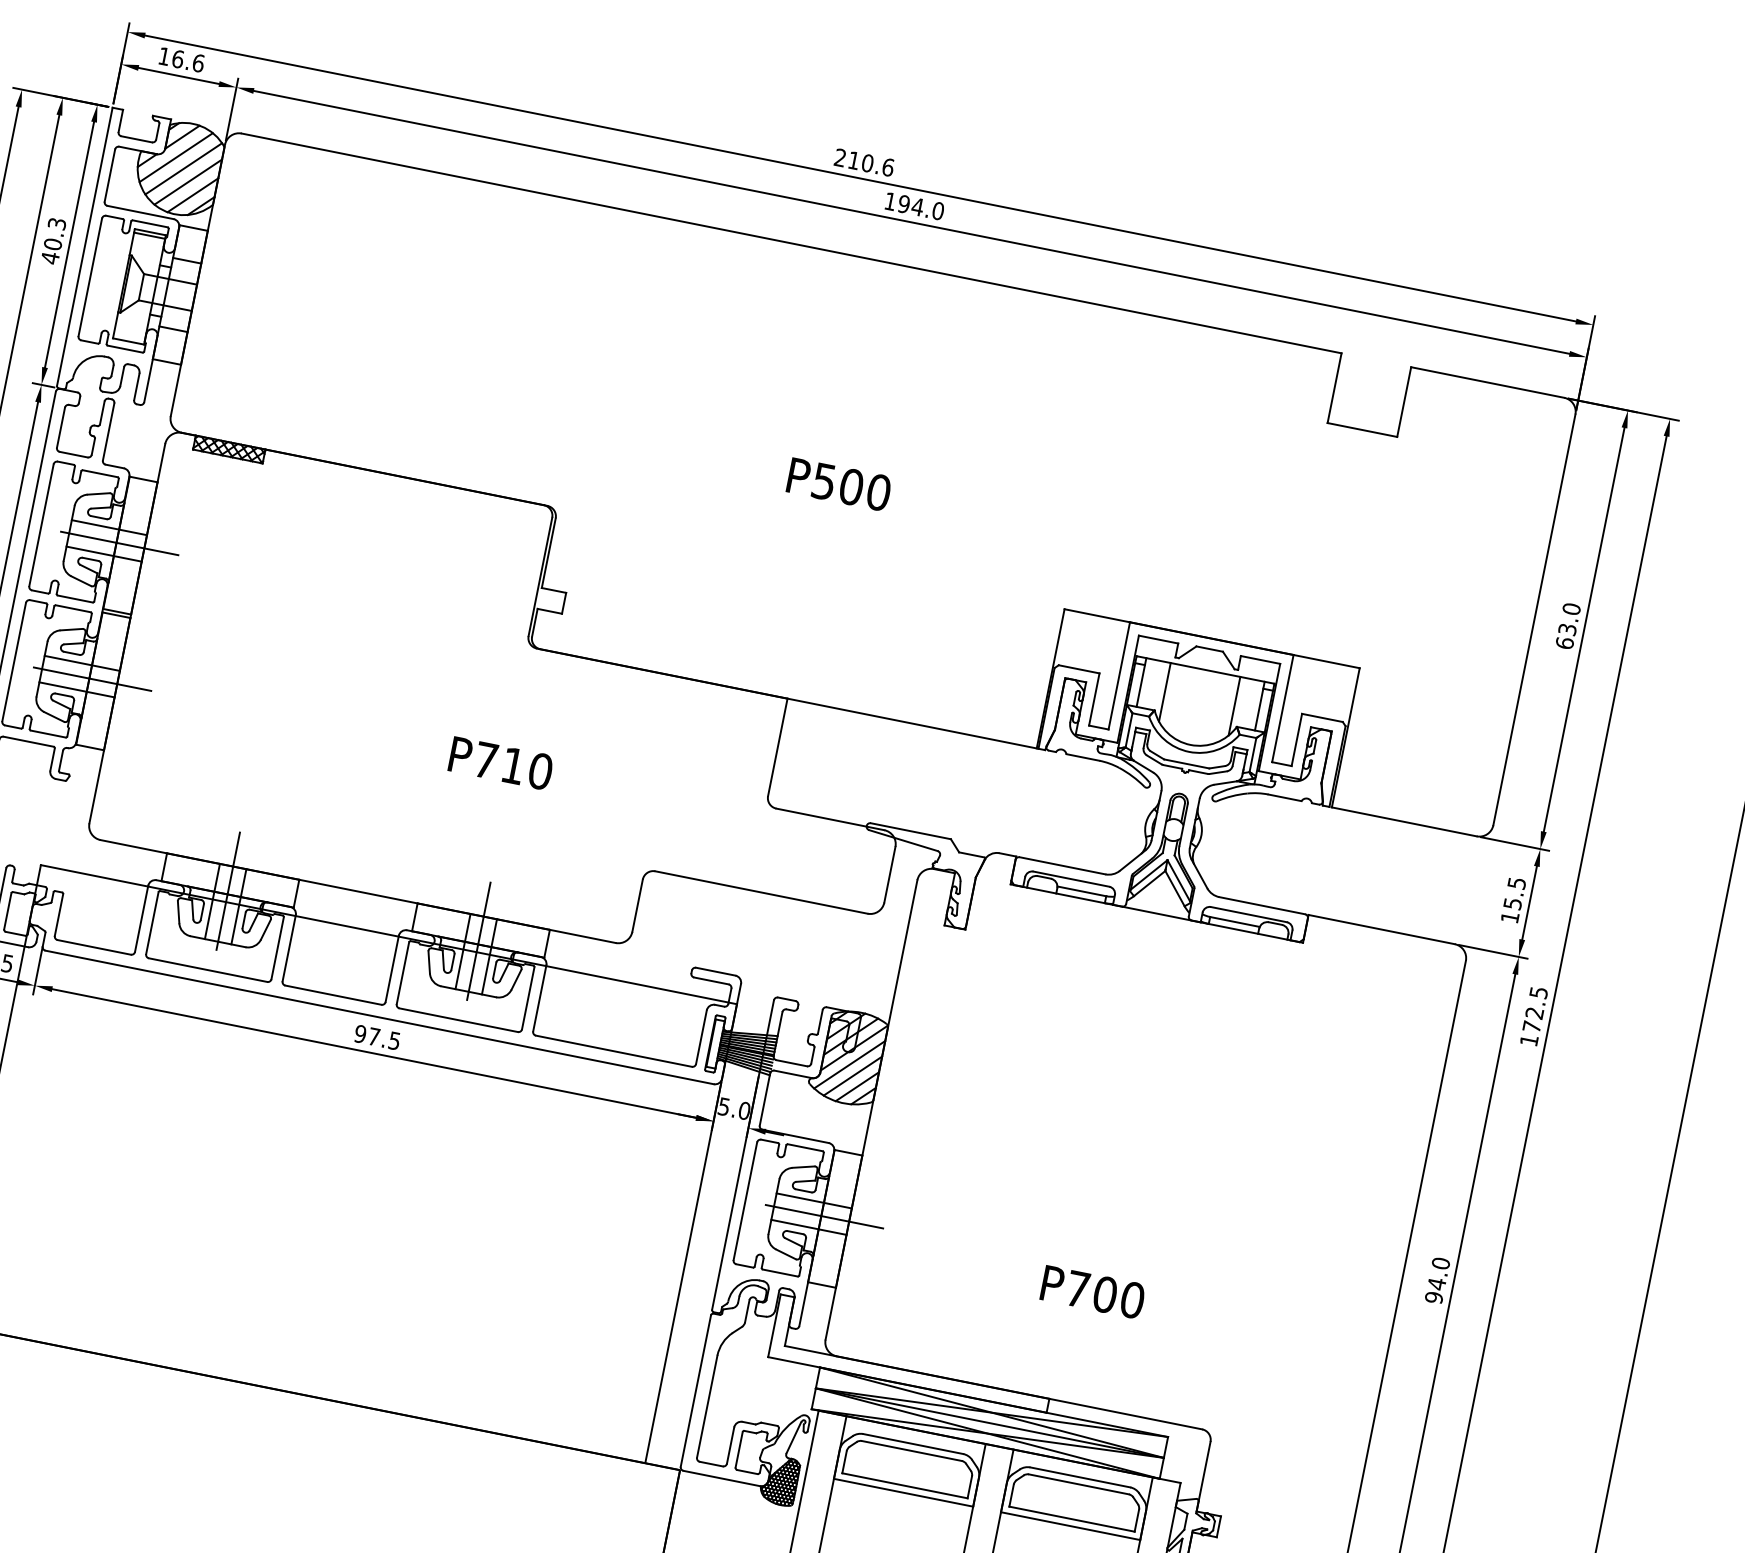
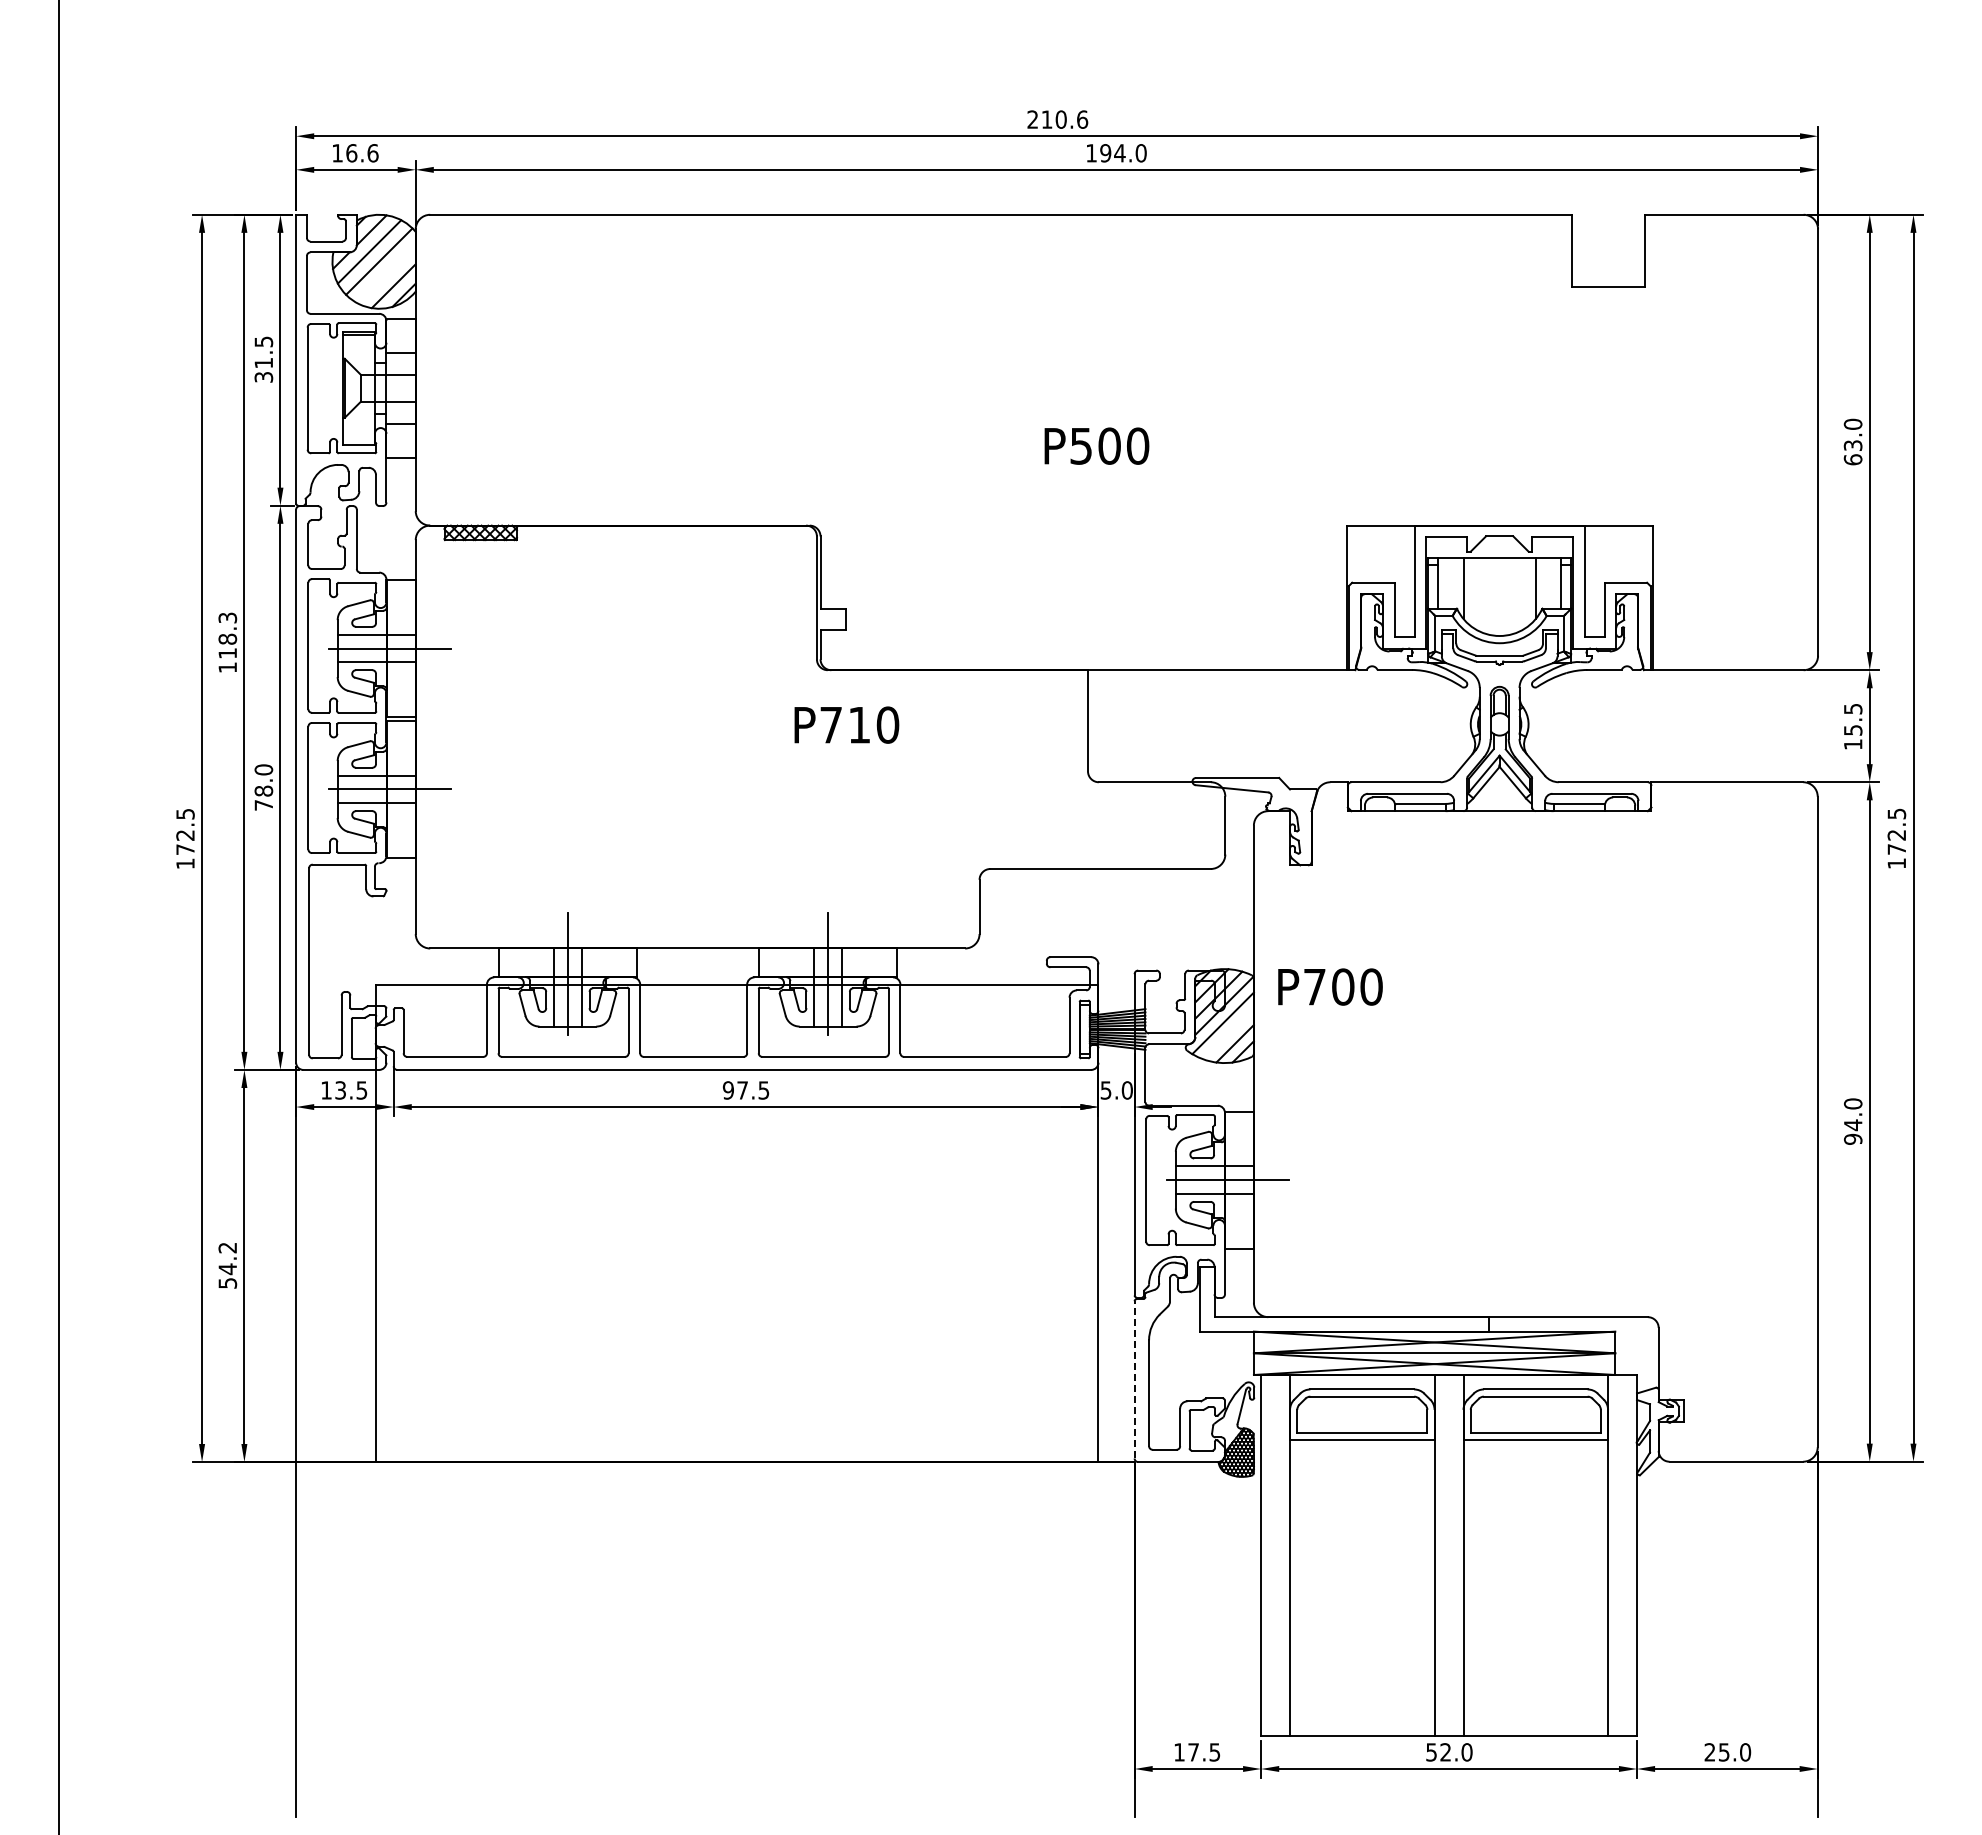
line: (188, 181) -> (386, 273), removed
text: (53, 240) -> (263, 359), 40.3 -> 31.5
text: (500, 762) -> (846, 724), moved
line: (852, 1075) -> (1228, 1033), removed
text: (1093, 1291) -> (1330, 986), moved
line: (695, 1390) -> (1134, 1379), solid -> dashed

